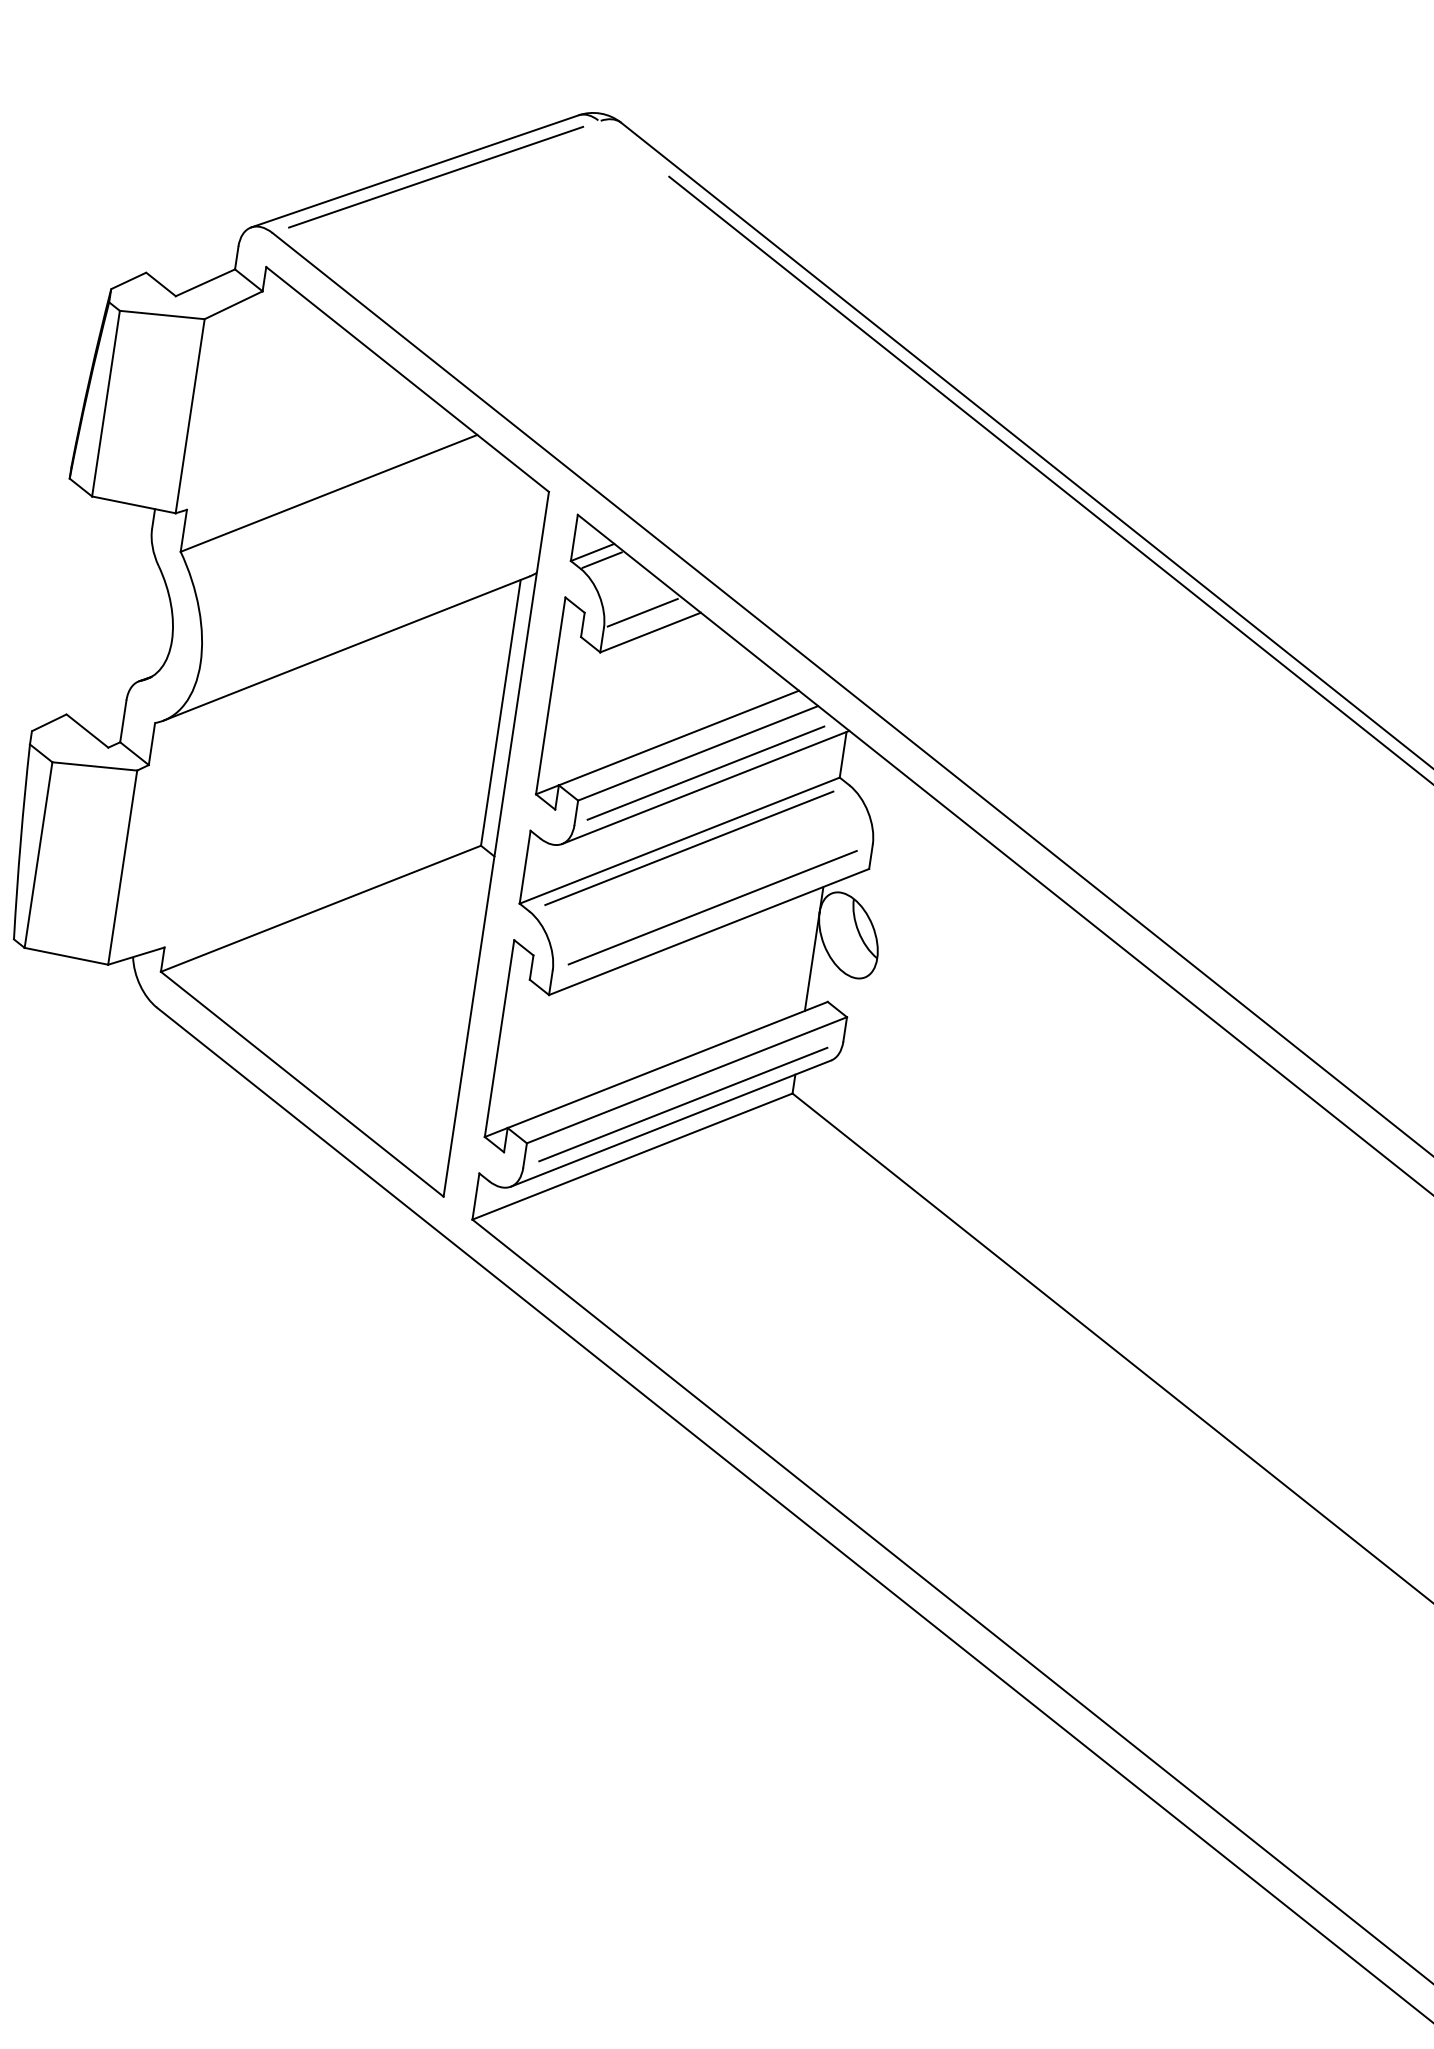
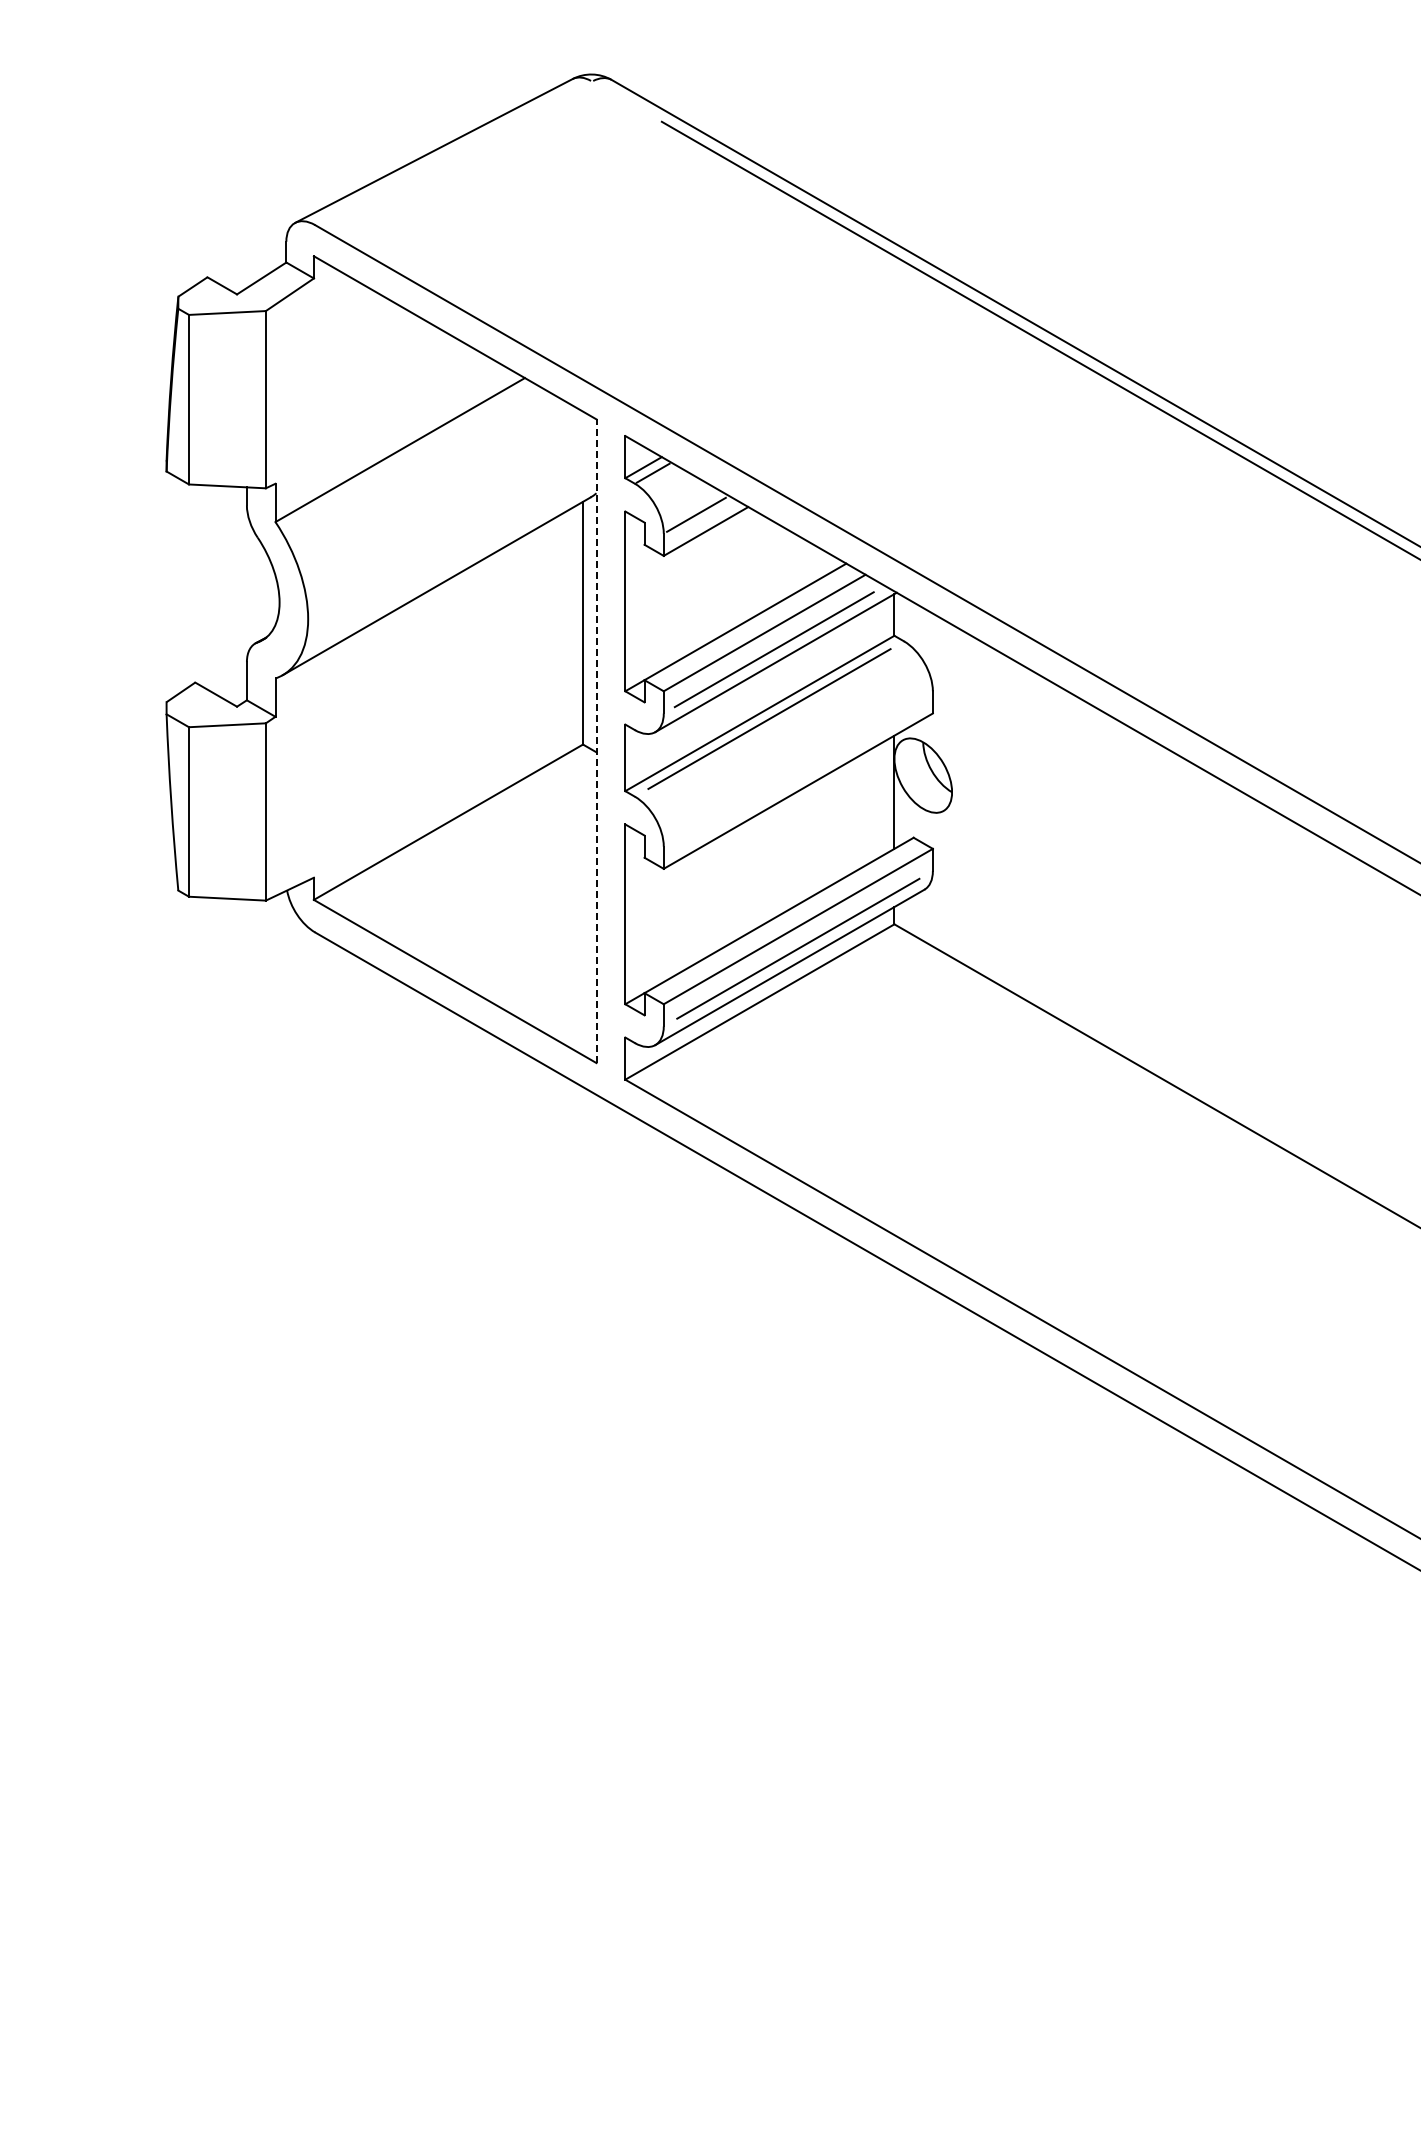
line: (436, 176) -> (453, 152), removed
line: (496, 844) -> (596, 741), solid -> dashed
line: (713, 907) -> (798, 768), removed

